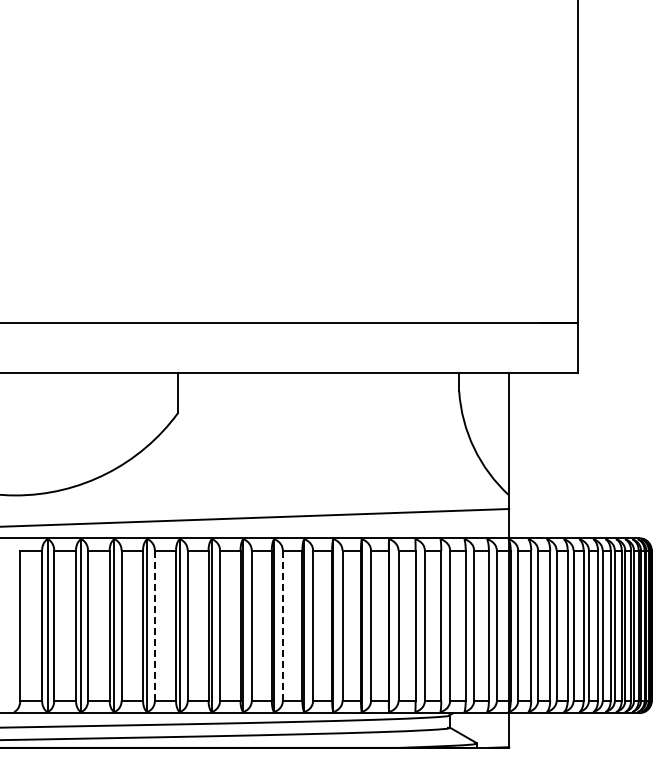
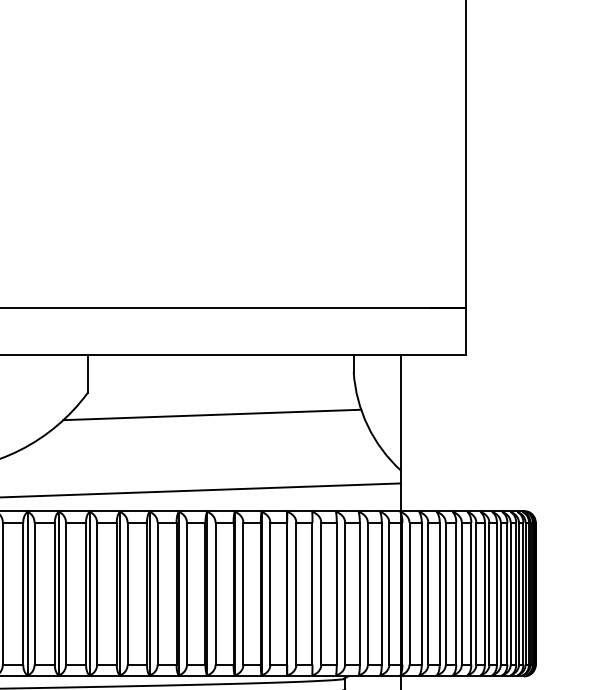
line: (309, 436) -> (212, 414), added
line: (154, 625) -> (65, 593), dashed -> solid
line: (282, 625) -> (186, 593), dashed -> solid

